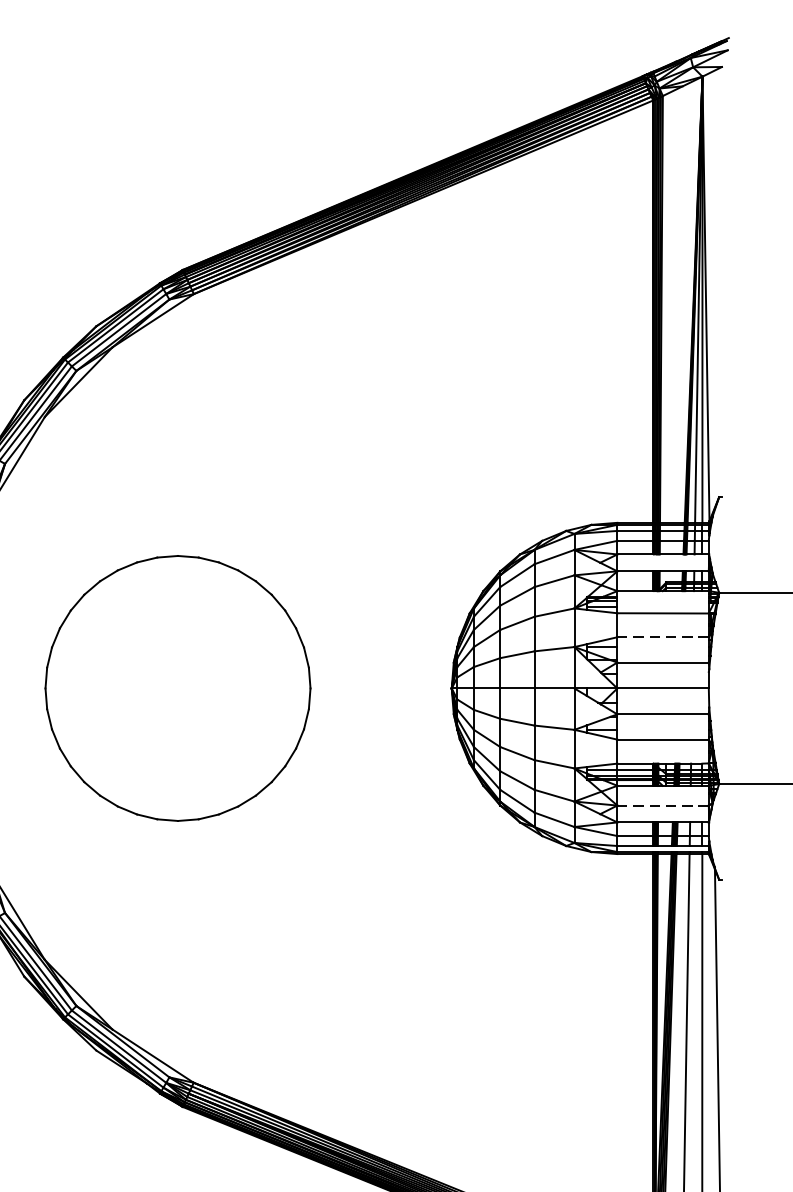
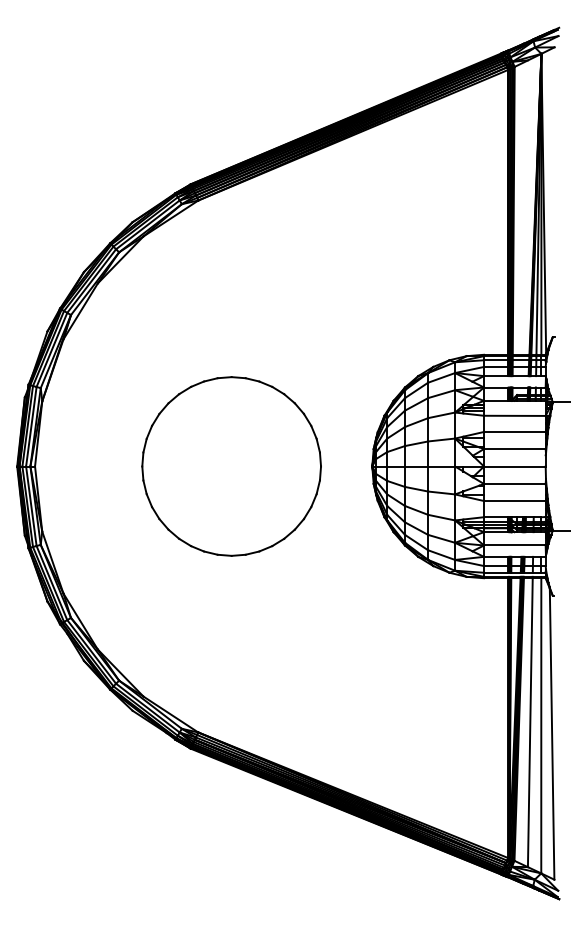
line: (662, 636) -> (514, 431), dashed -> solid
part: (177, 688) -> (231, 466), moved
line: (662, 805) -> (514, 545), dashed -> solid

